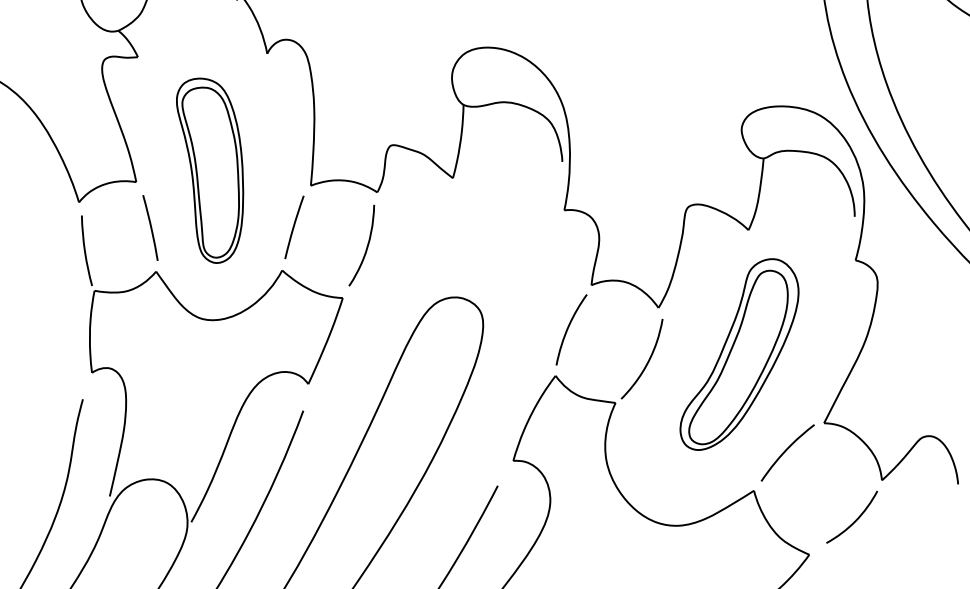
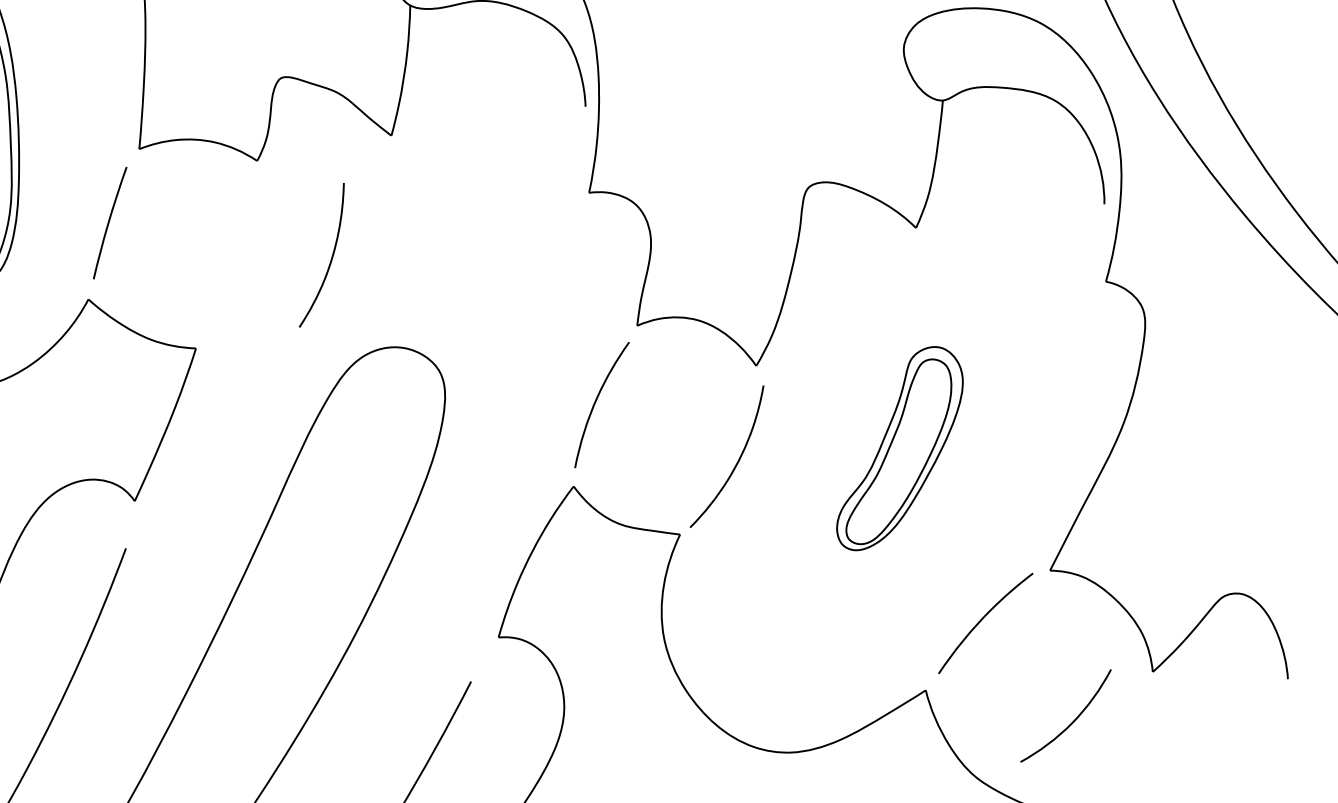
curve: (366, 246) -> (330, 256), moved
part: (739, 354) -> (899, 448), size x0.6
curve: (855, 519) -> (1072, 720), moved

